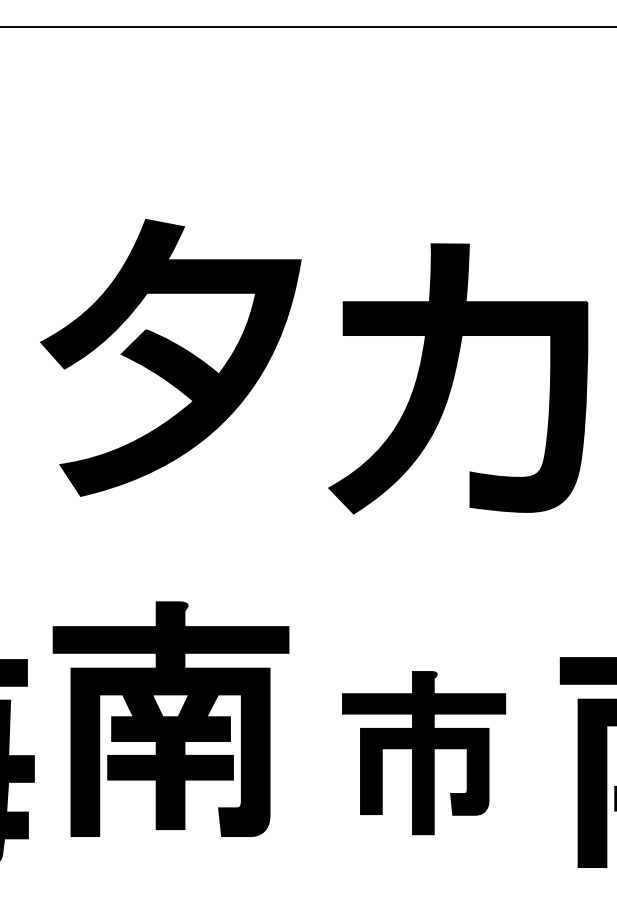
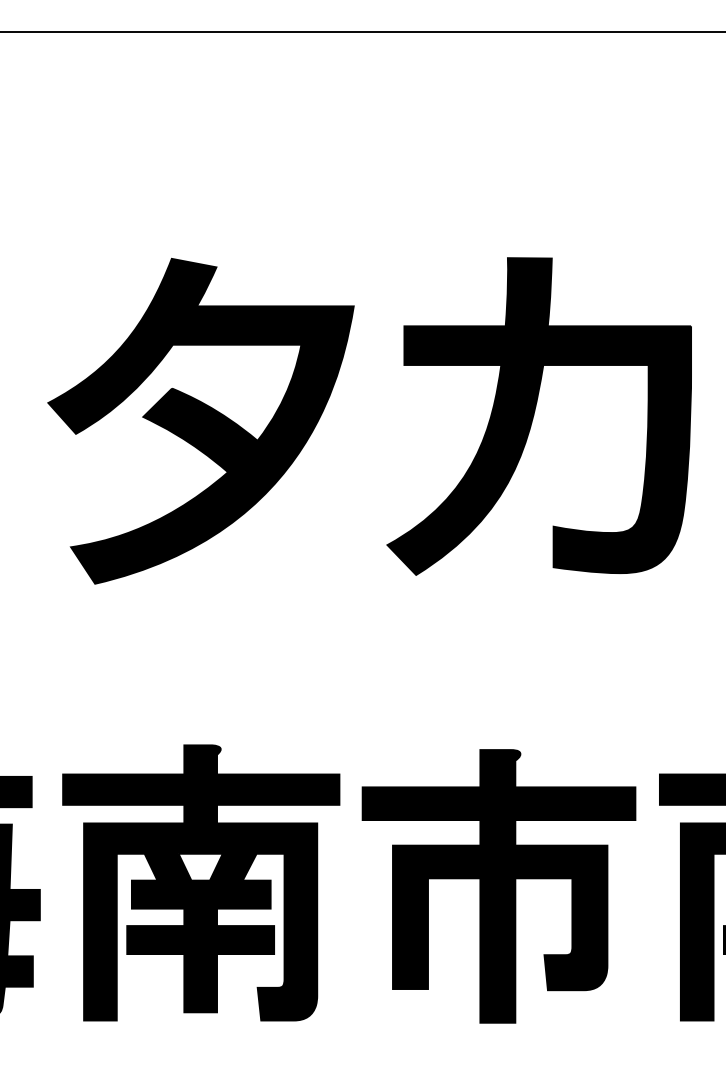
part: (458, 378) -> (539, 416), moved
part: (170, 718) -> (200, 882), moved
part: (423, 752) -> (498, 885), size x1.43

